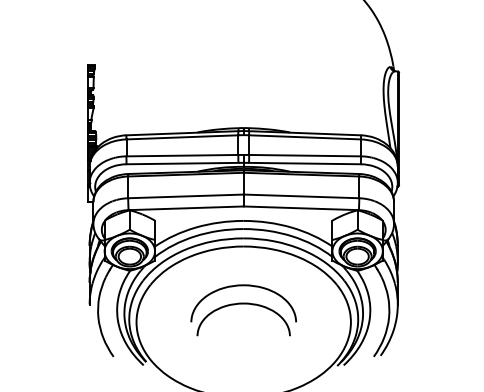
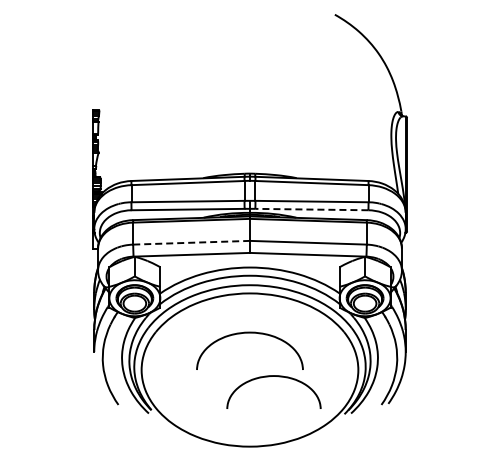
line: (304, 163) -> (311, 209), solid -> dashed
line: (186, 196) -> (192, 242), solid -> dashed
curve: (238, 304) -> (268, 377), moved

